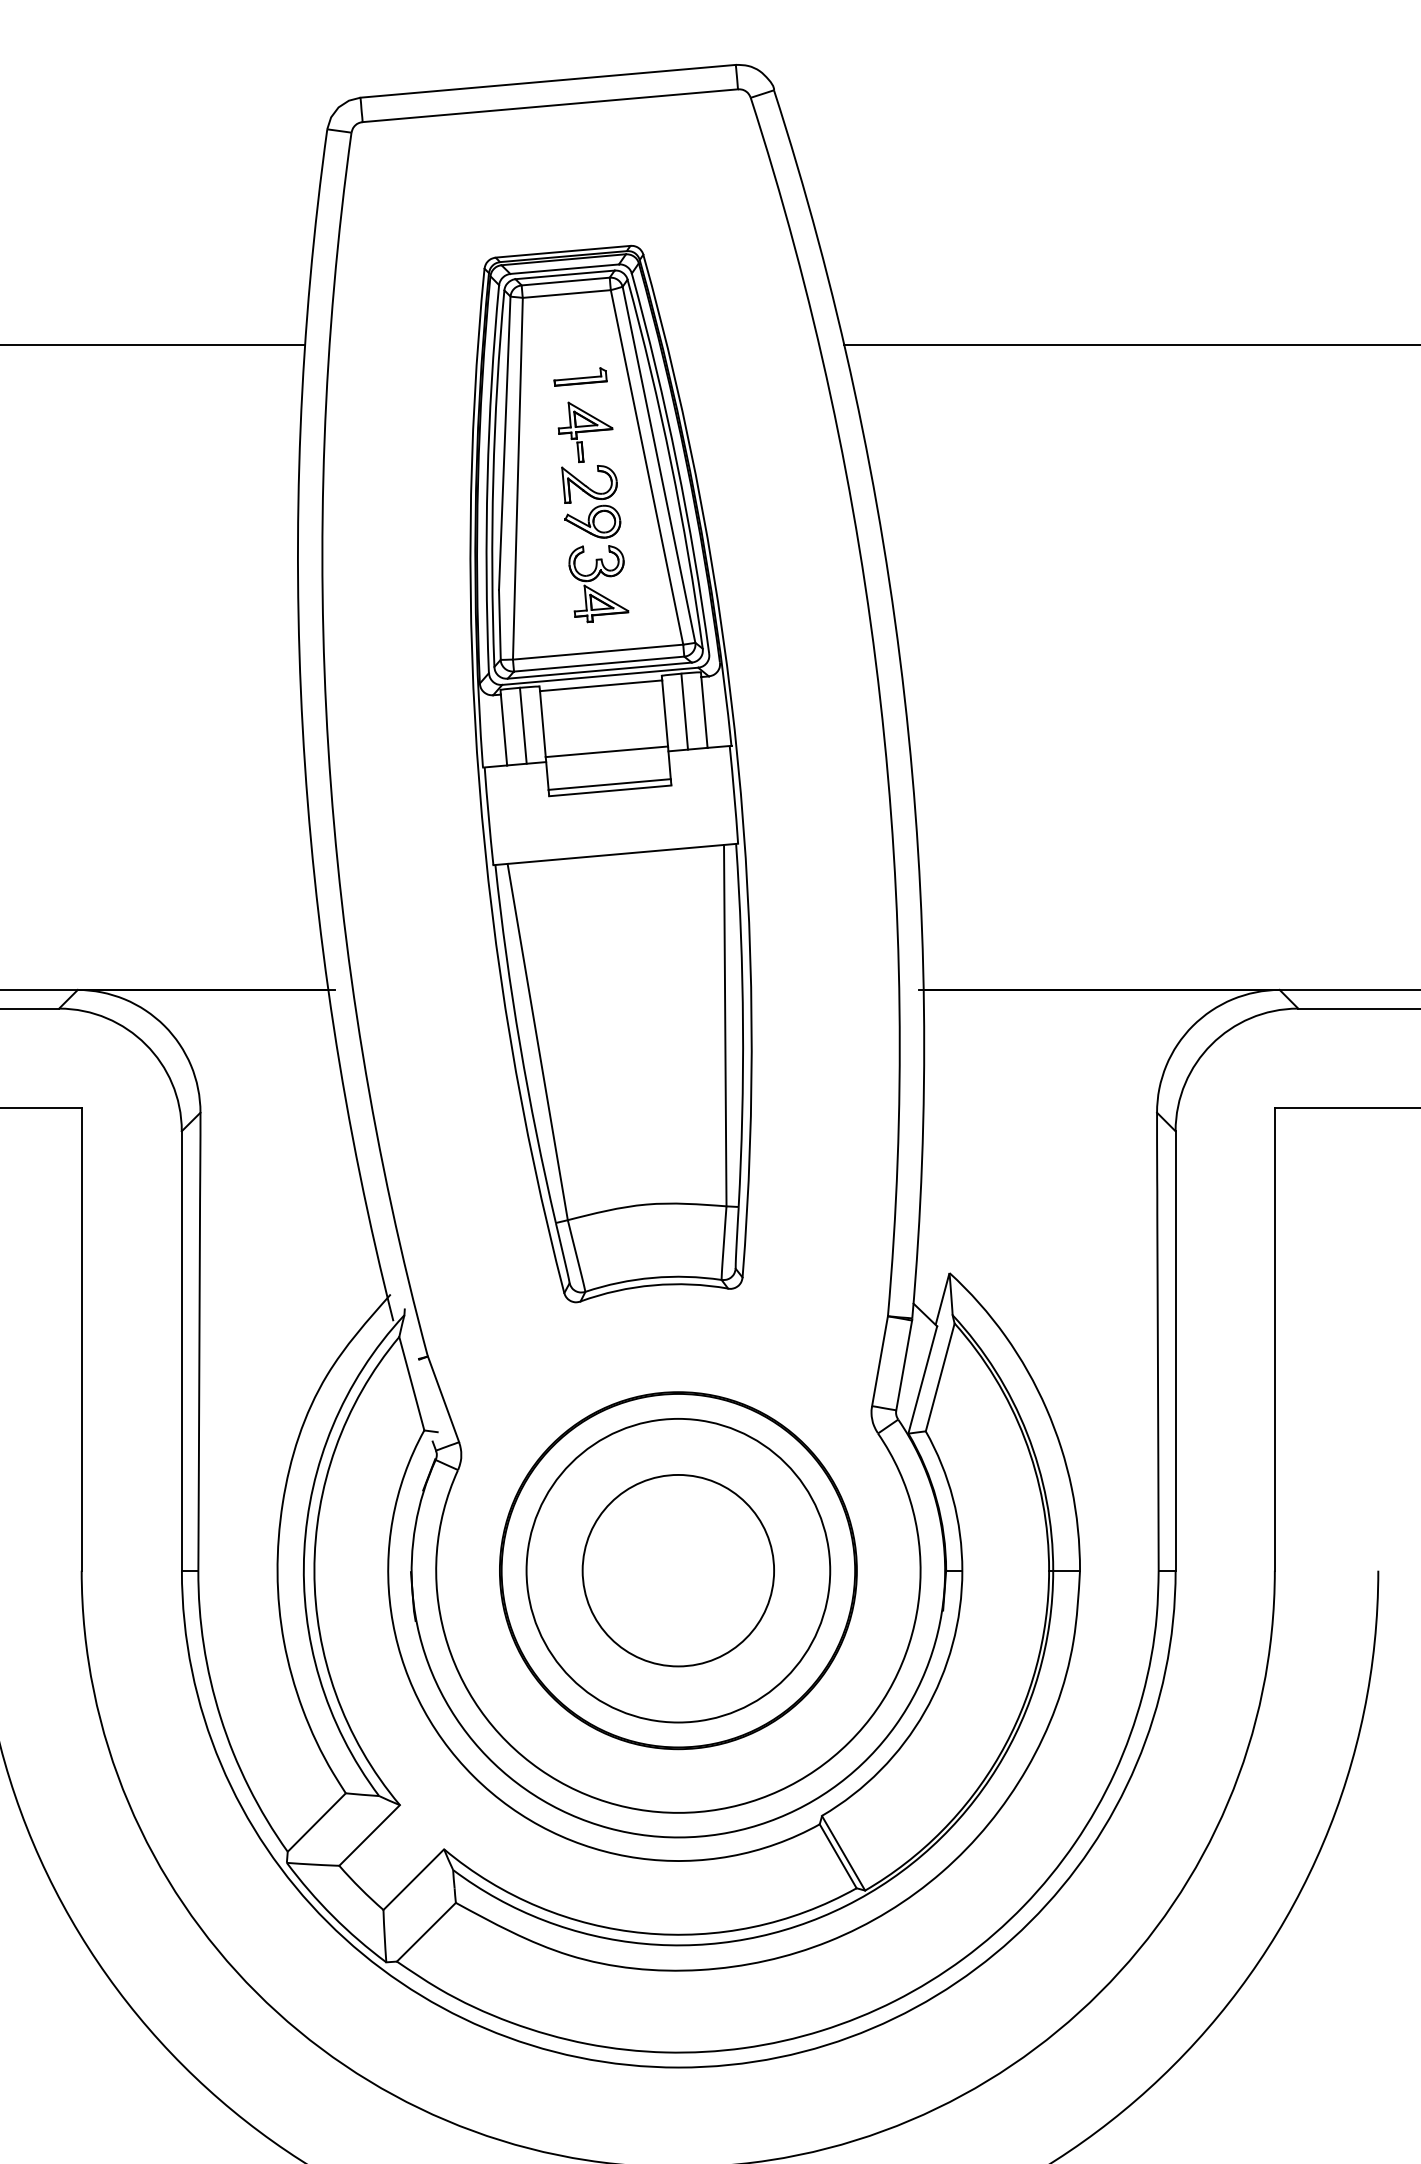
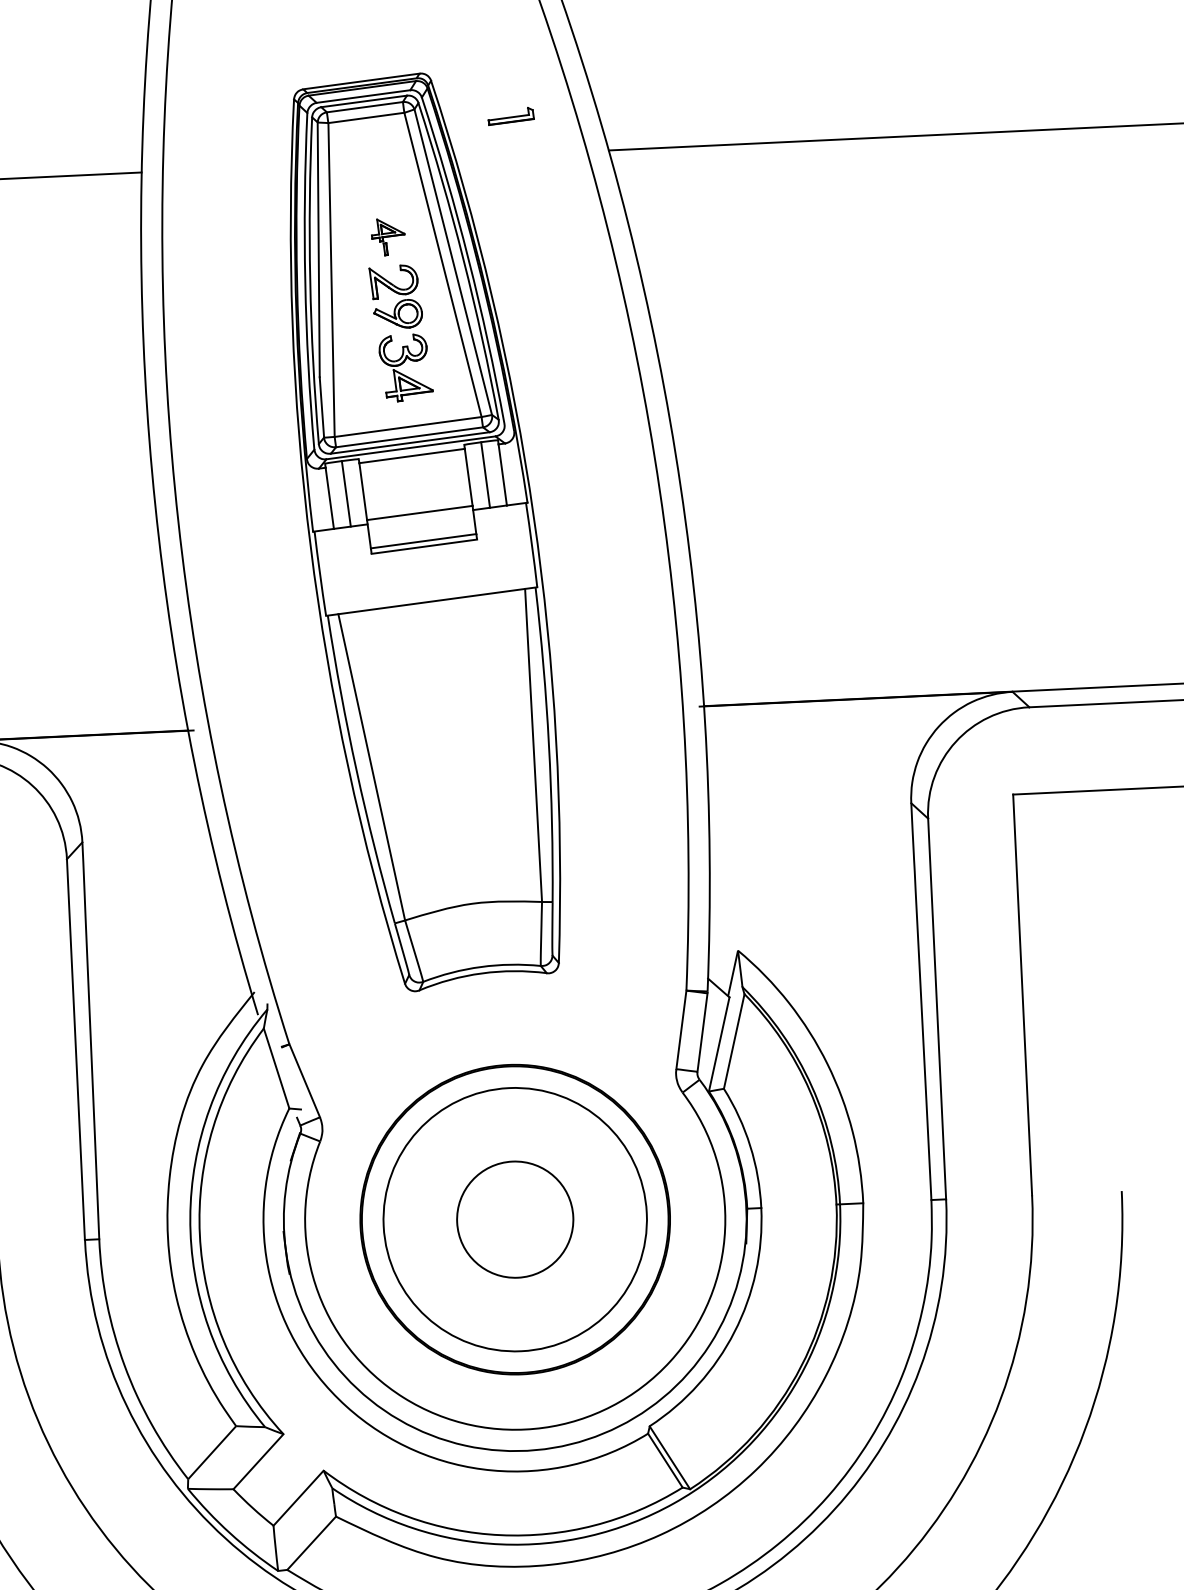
part: (580, 376) -> (511, 115), moved
part: (585, 432) -> (388, 237), size x0.7
circle: (678, 1570) -> (515, 1219), size x0.7

